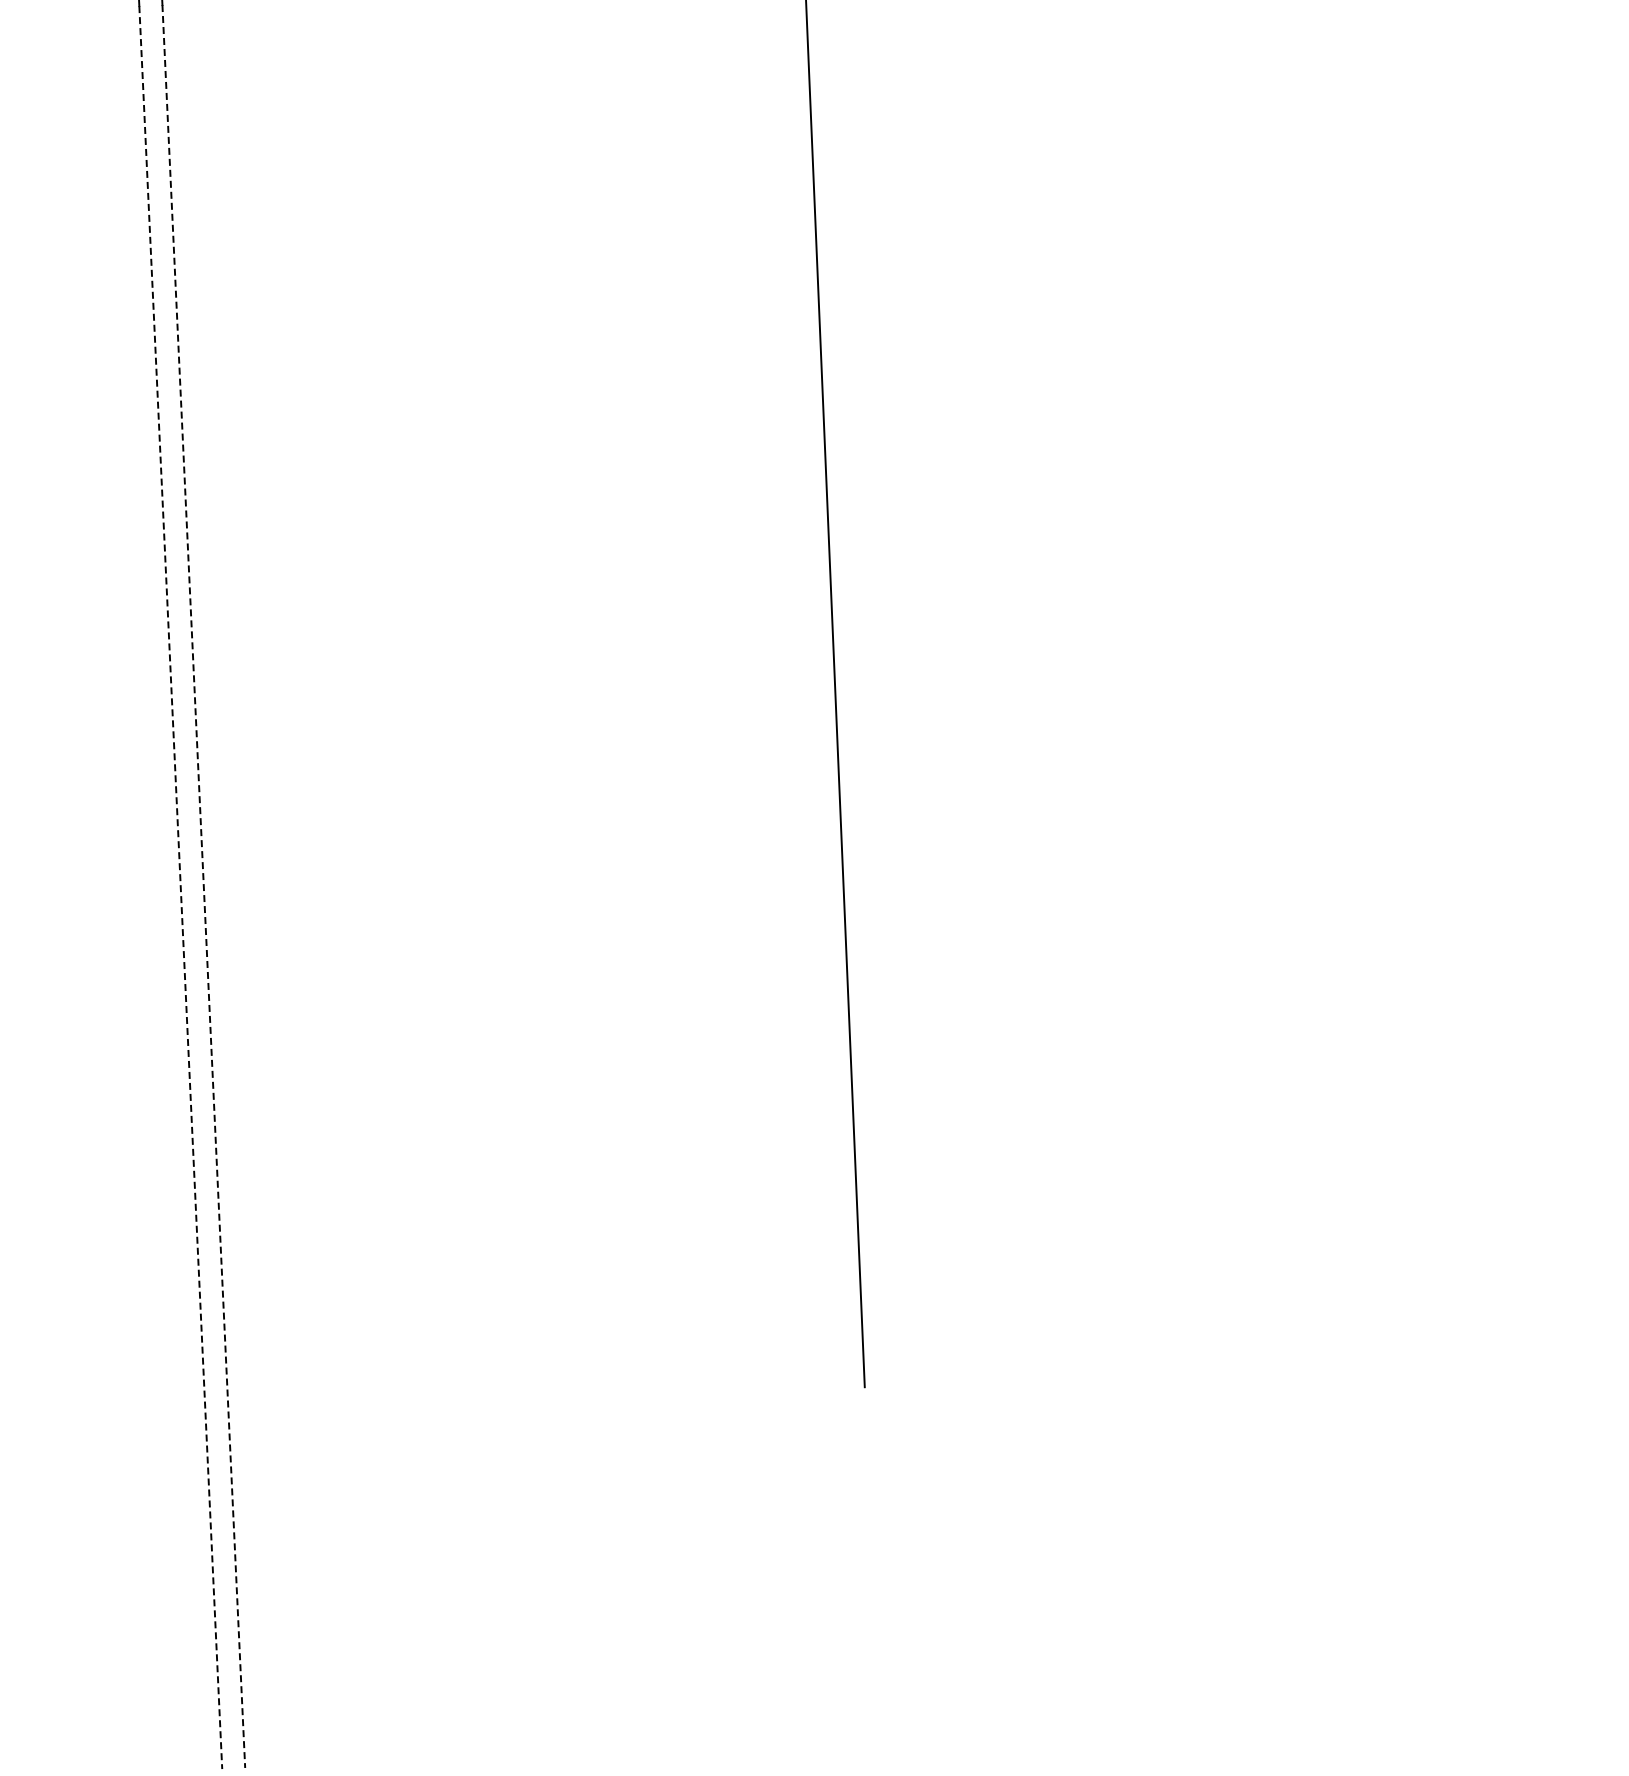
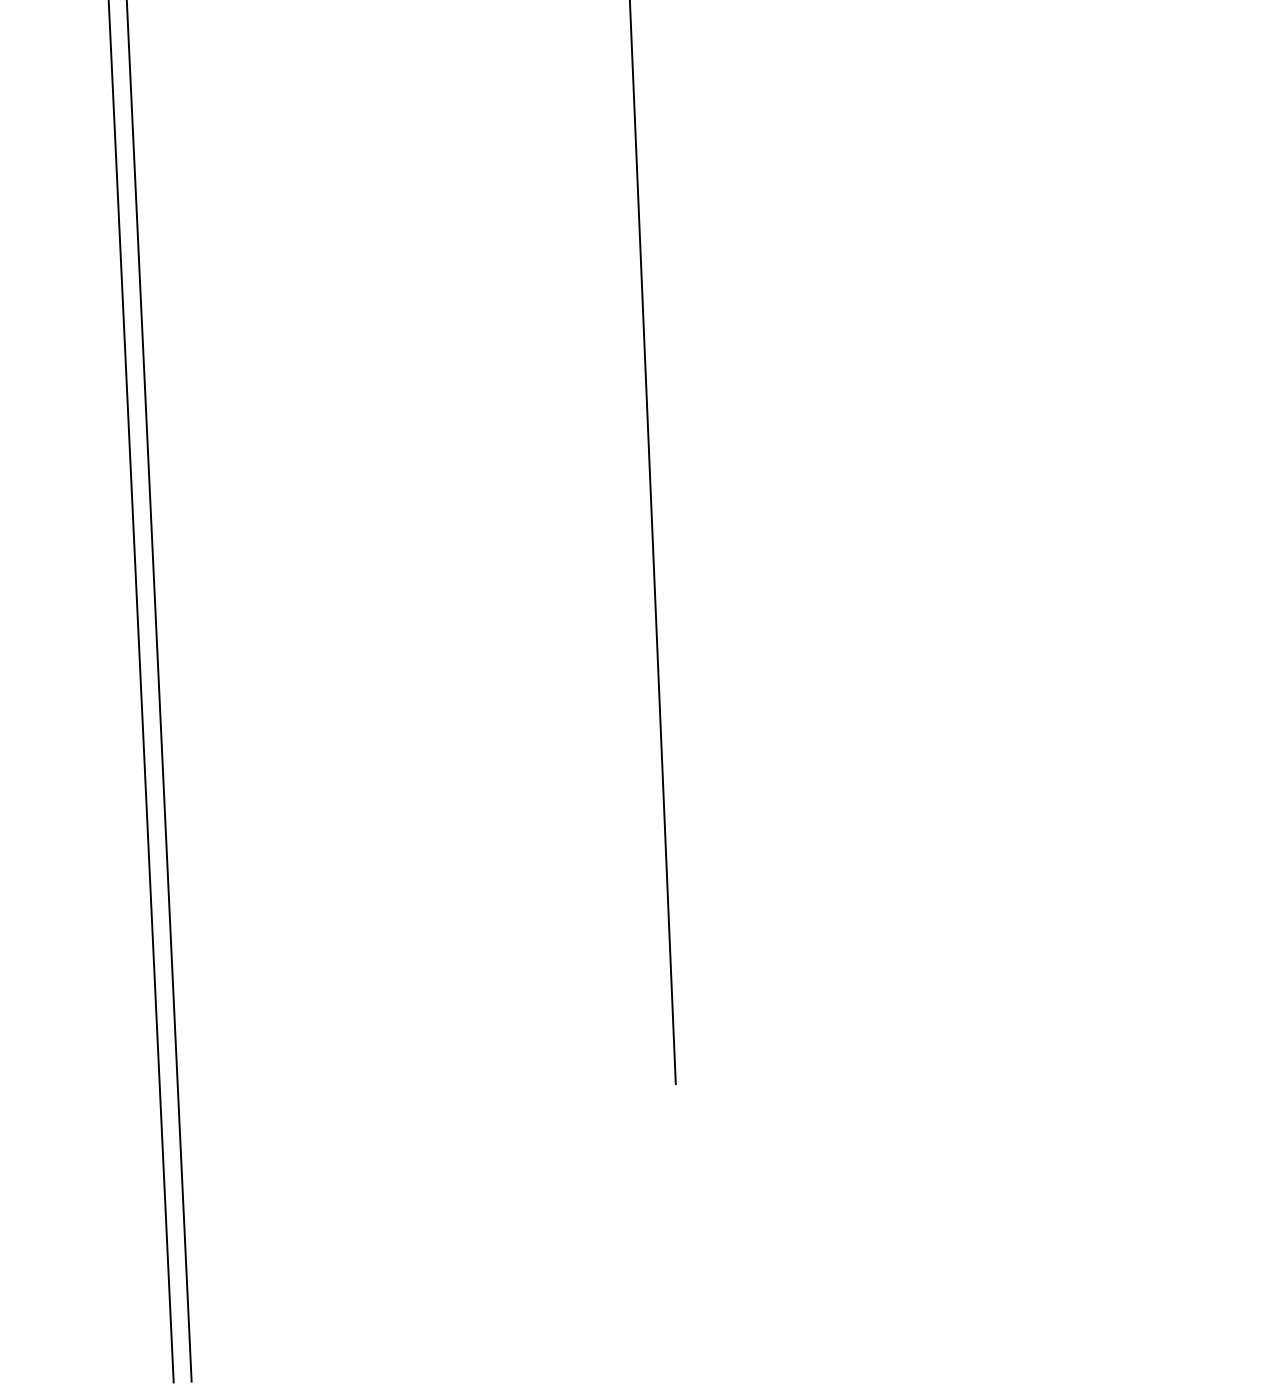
line: (203, 887) -> (159, 693), dashed -> solid
line: (180, 888) -> (141, 694), dashed -> solid

